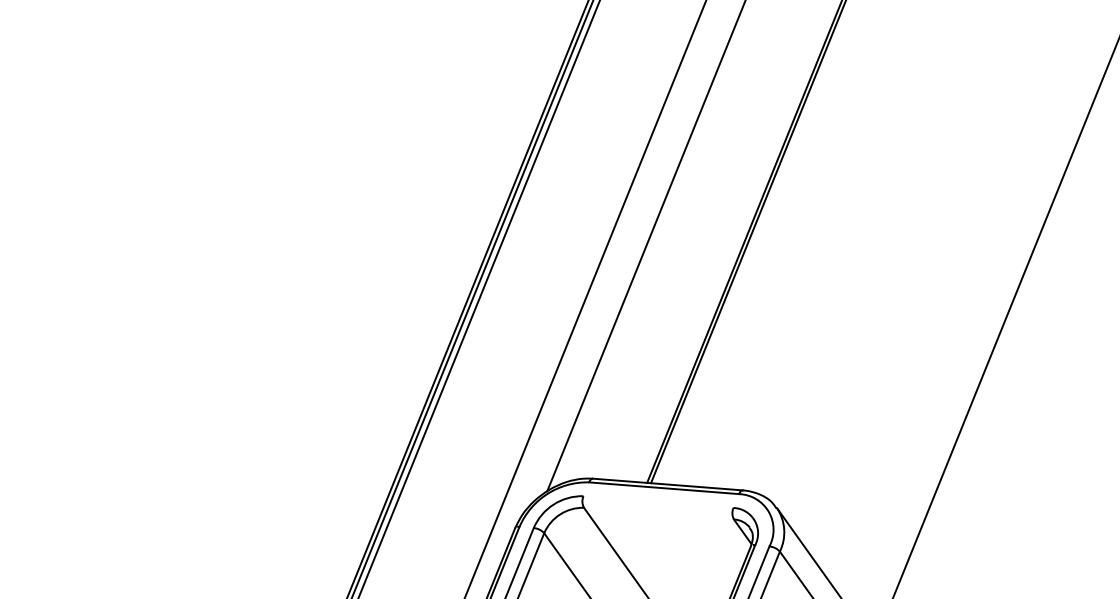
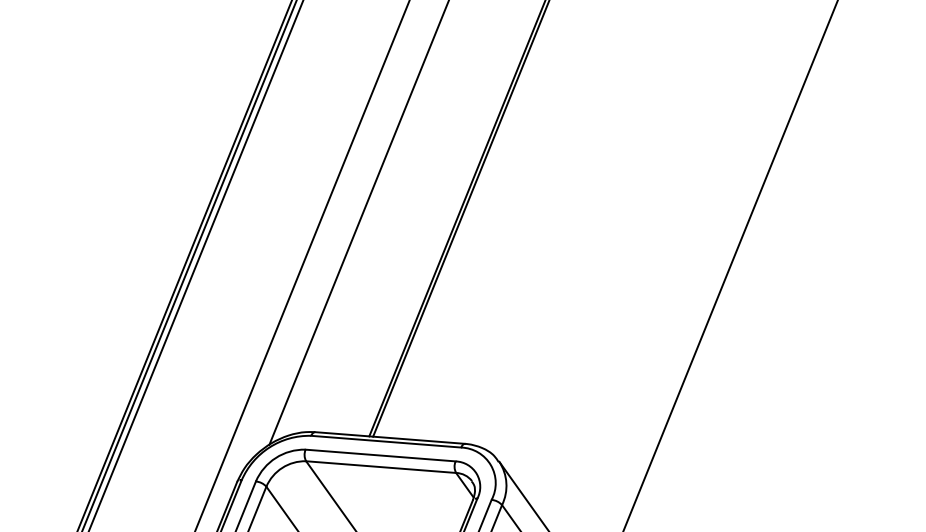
line: (658, 501) -> (380, 454), added
line: (658, 513) -> (380, 466), added

